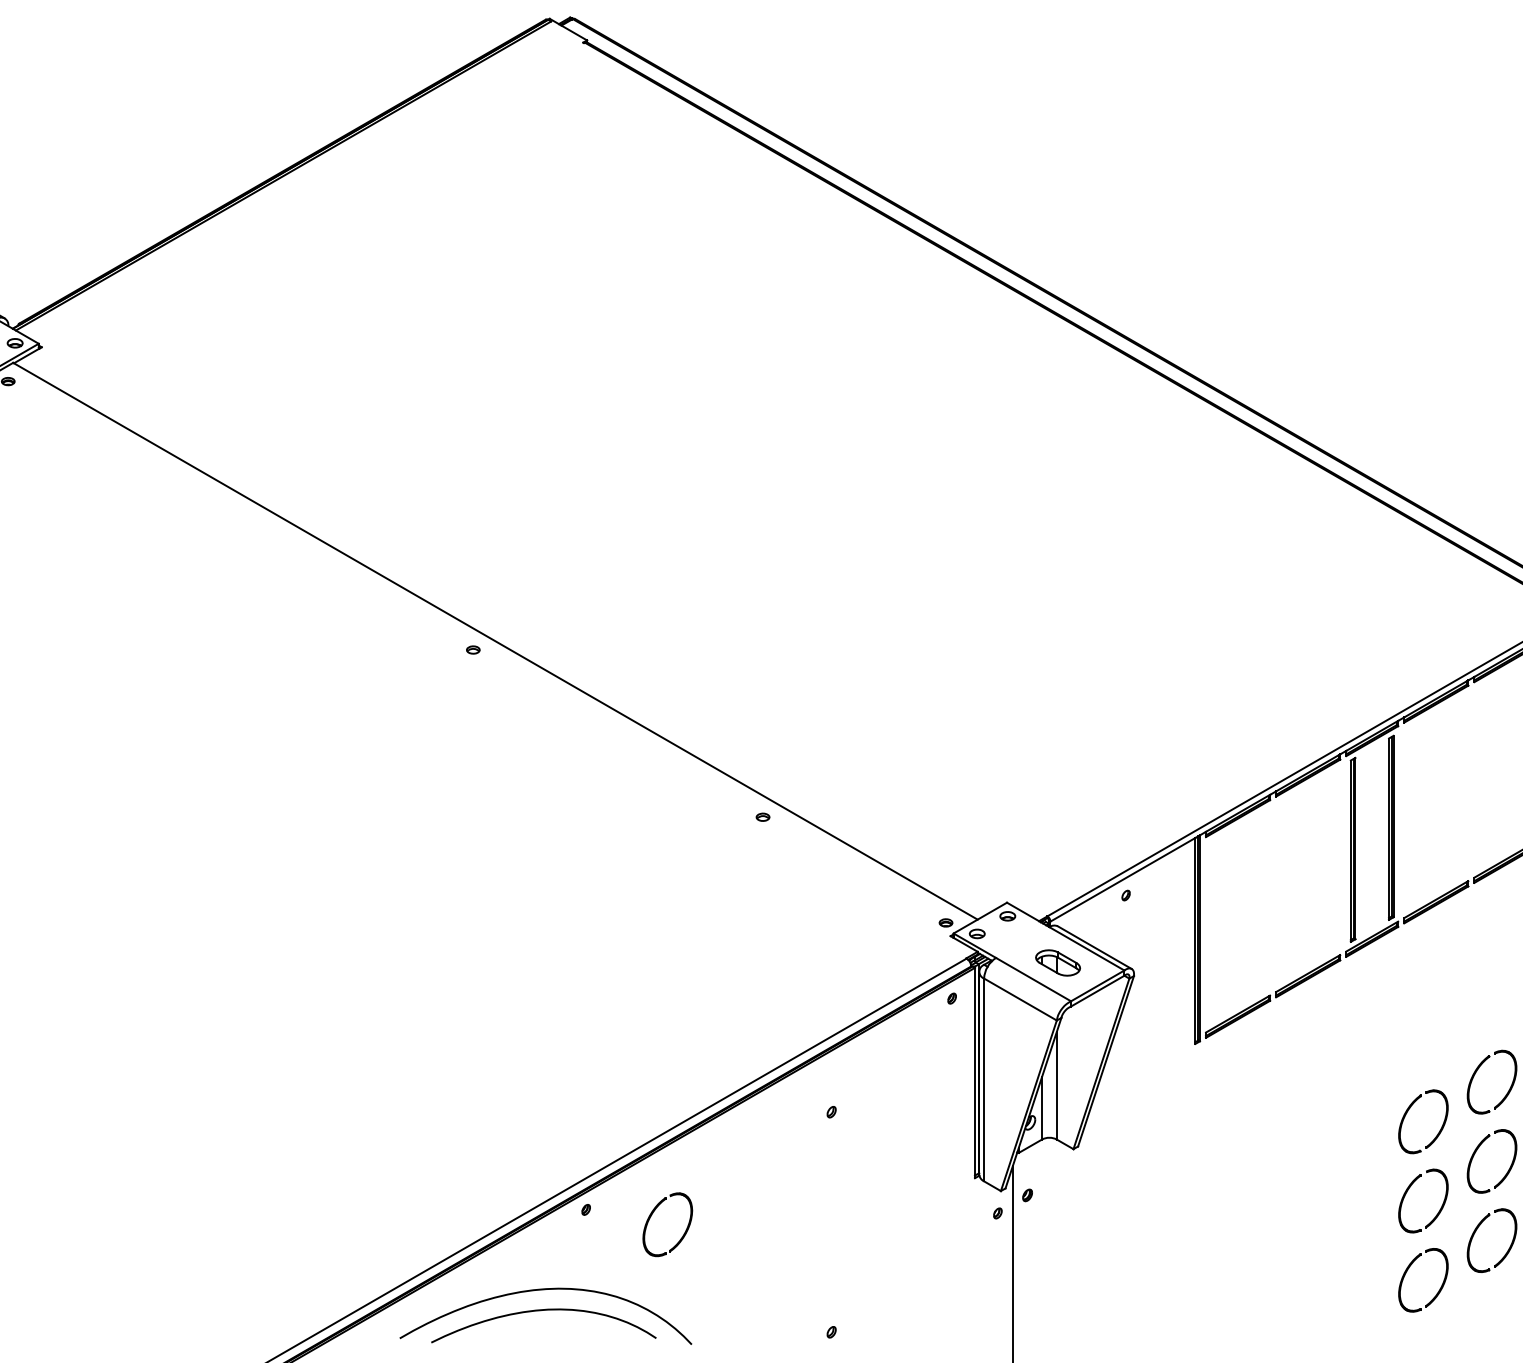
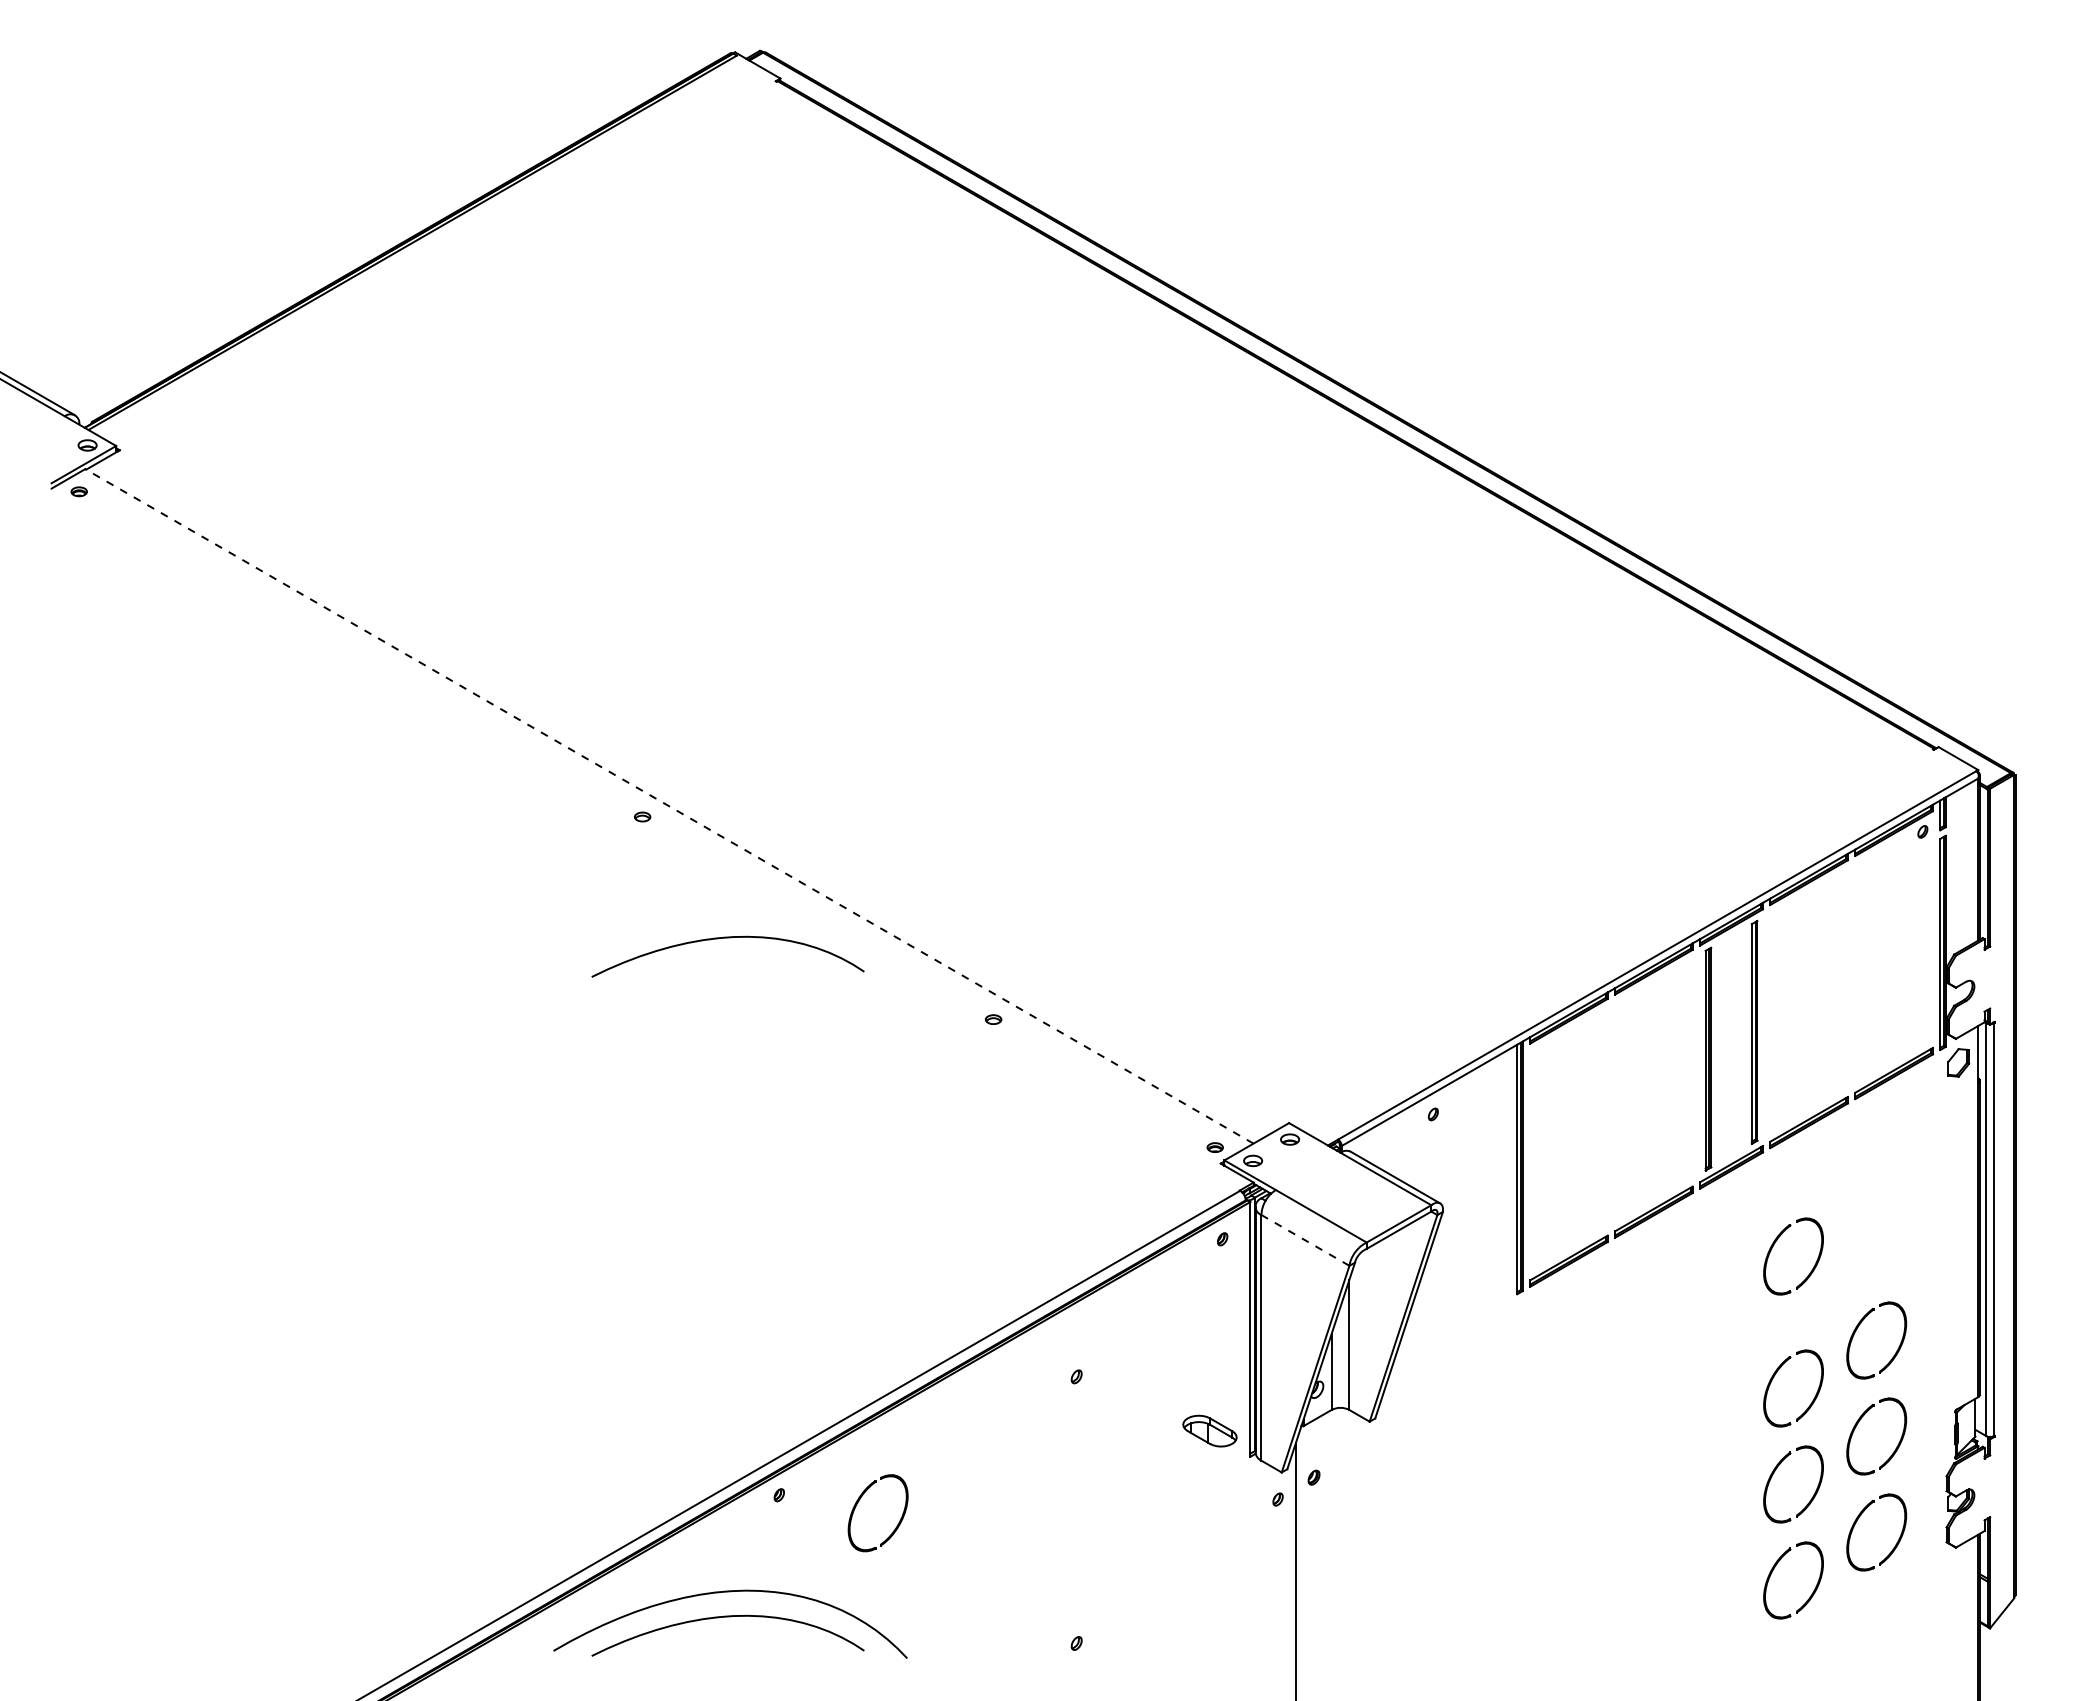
line: (495, 641) -> (669, 806), solid -> dashed
curve: (543, 750) -> (727, 938), added
part: (1057, 962) -> (1209, 1430), moved
line: (1020, 999) -> (1305, 1240), solid -> dashed
part: (1407, 1003) -> (1774, 1245), added

